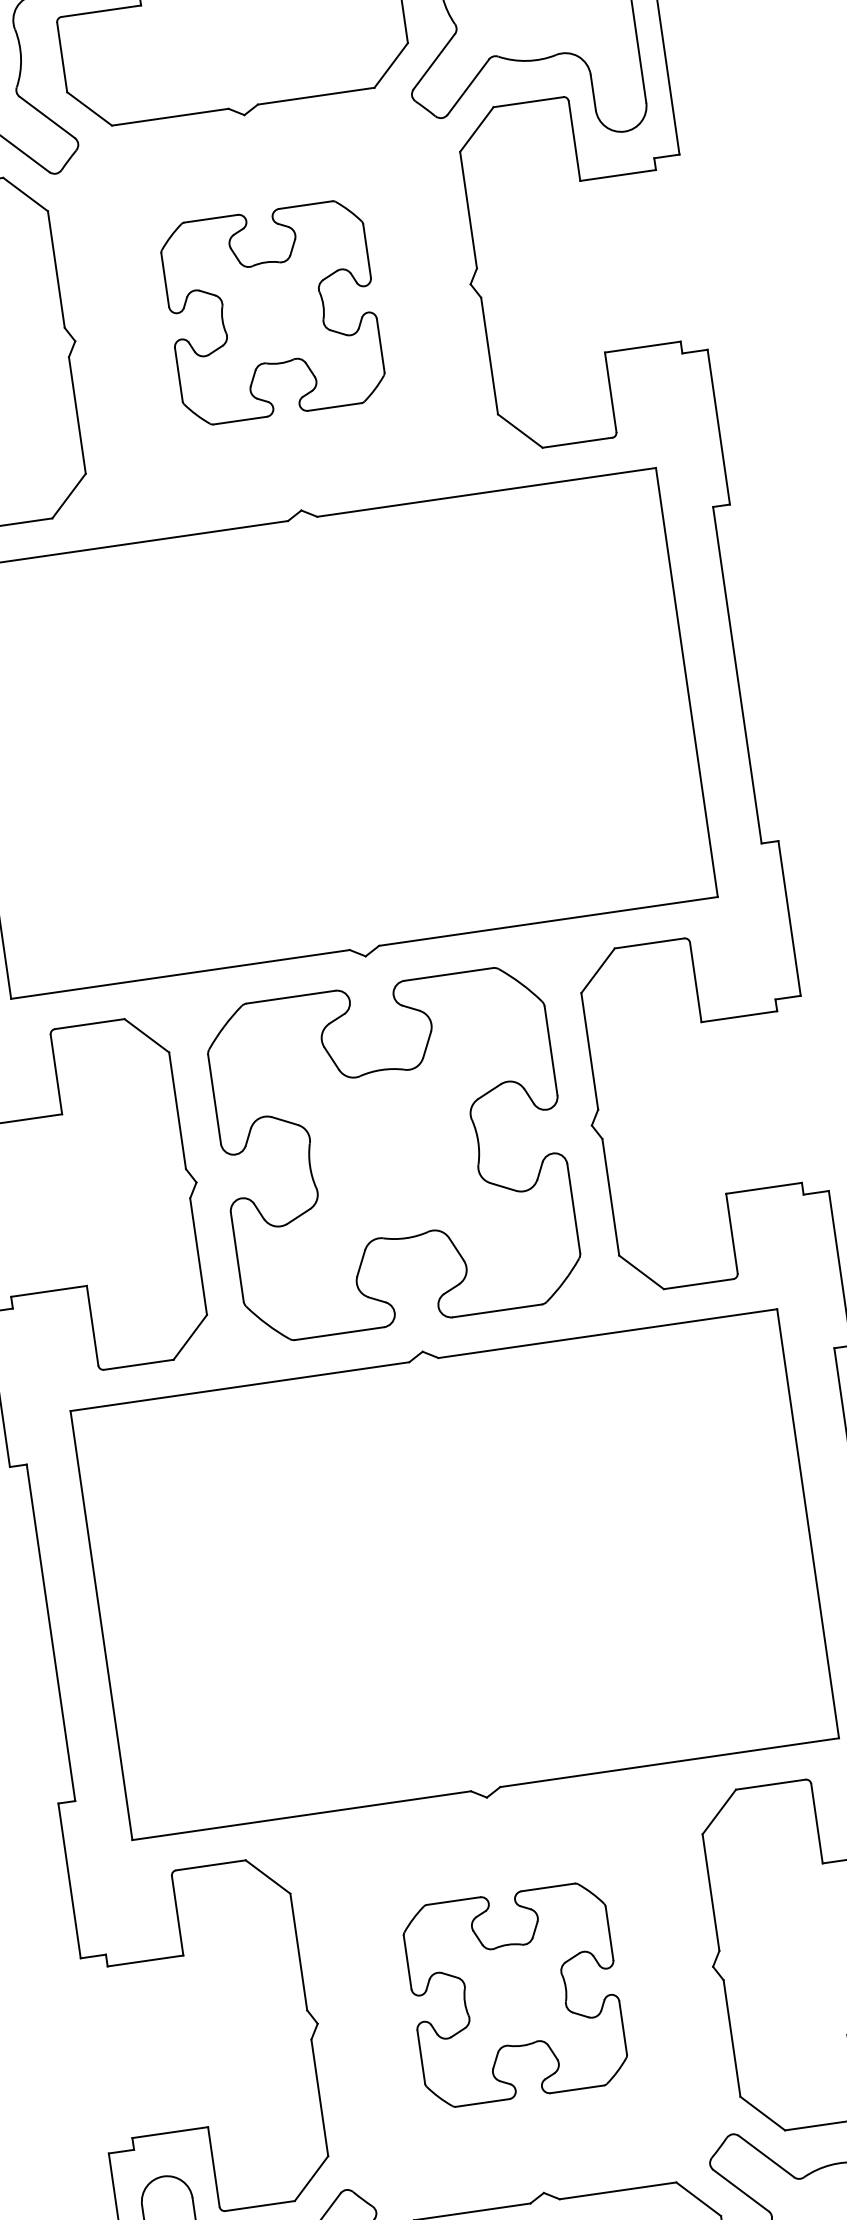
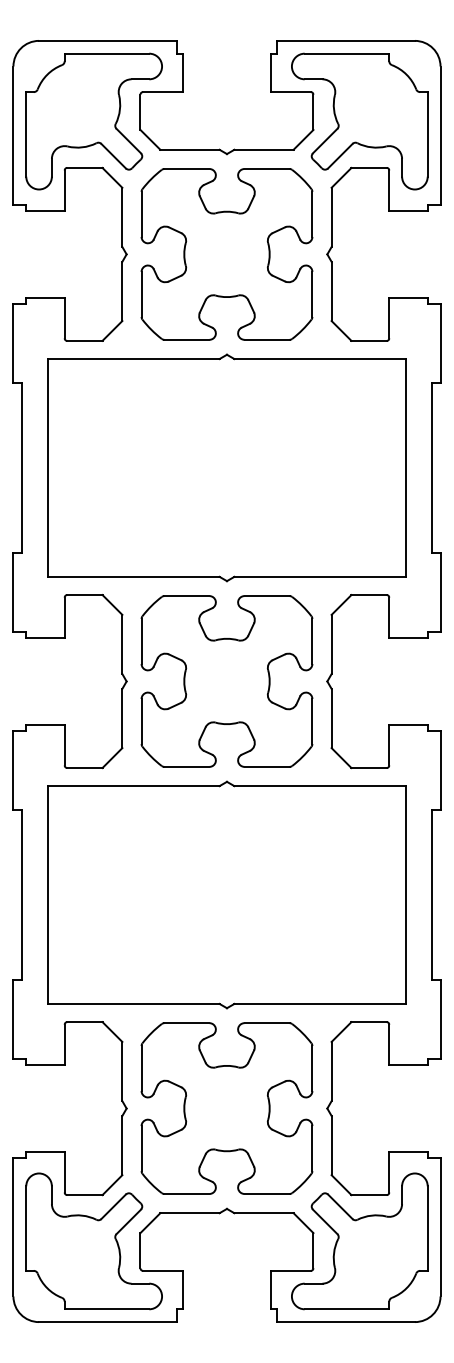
part: (272, 313) -> (226, 254), size x1.67
part: (514, 1995) -> (226, 1108), size x1.67

